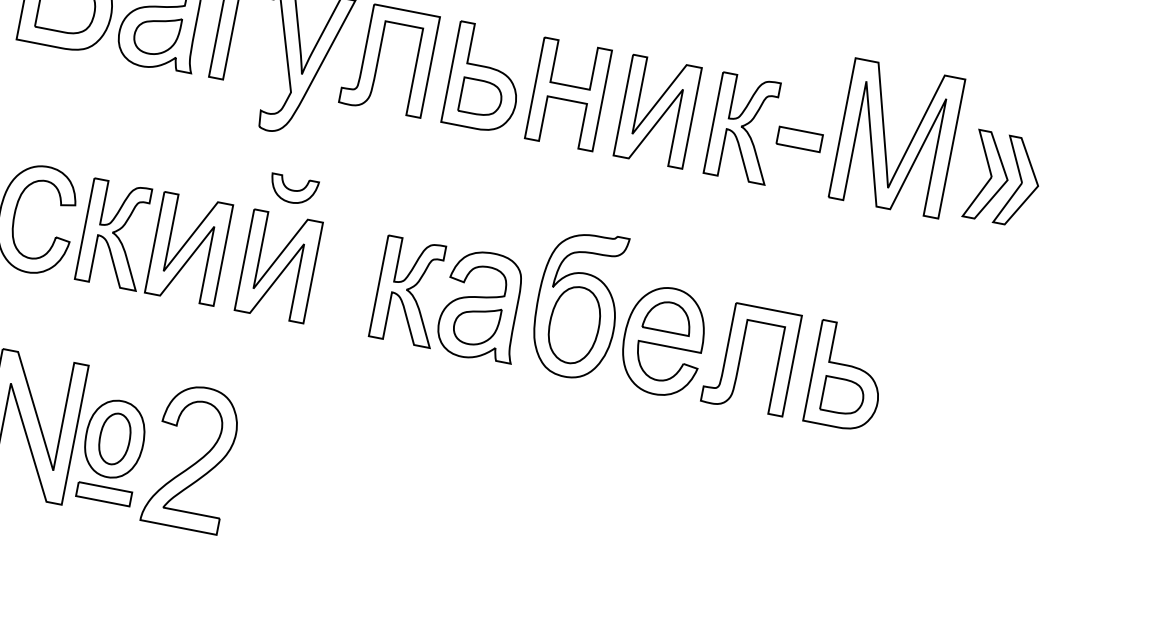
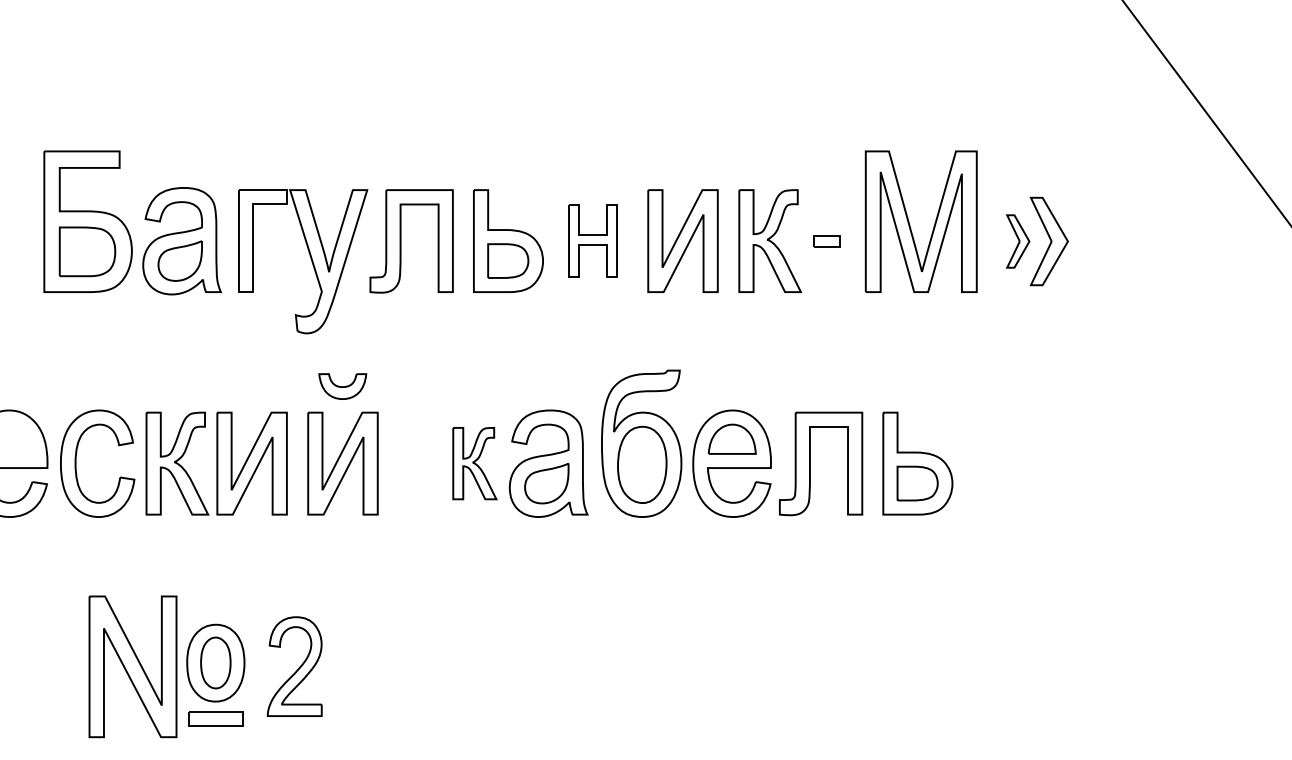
part: (568, 93) -> (592, 240), size x0.7
part: (799, 139) -> (826, 241), size x0.6
part: (988, 176) -> (1017, 241), size x0.6
part: (408, 291) -> (474, 463), size x0.7
part: (191, 457) -> (294, 666), size x0.7

